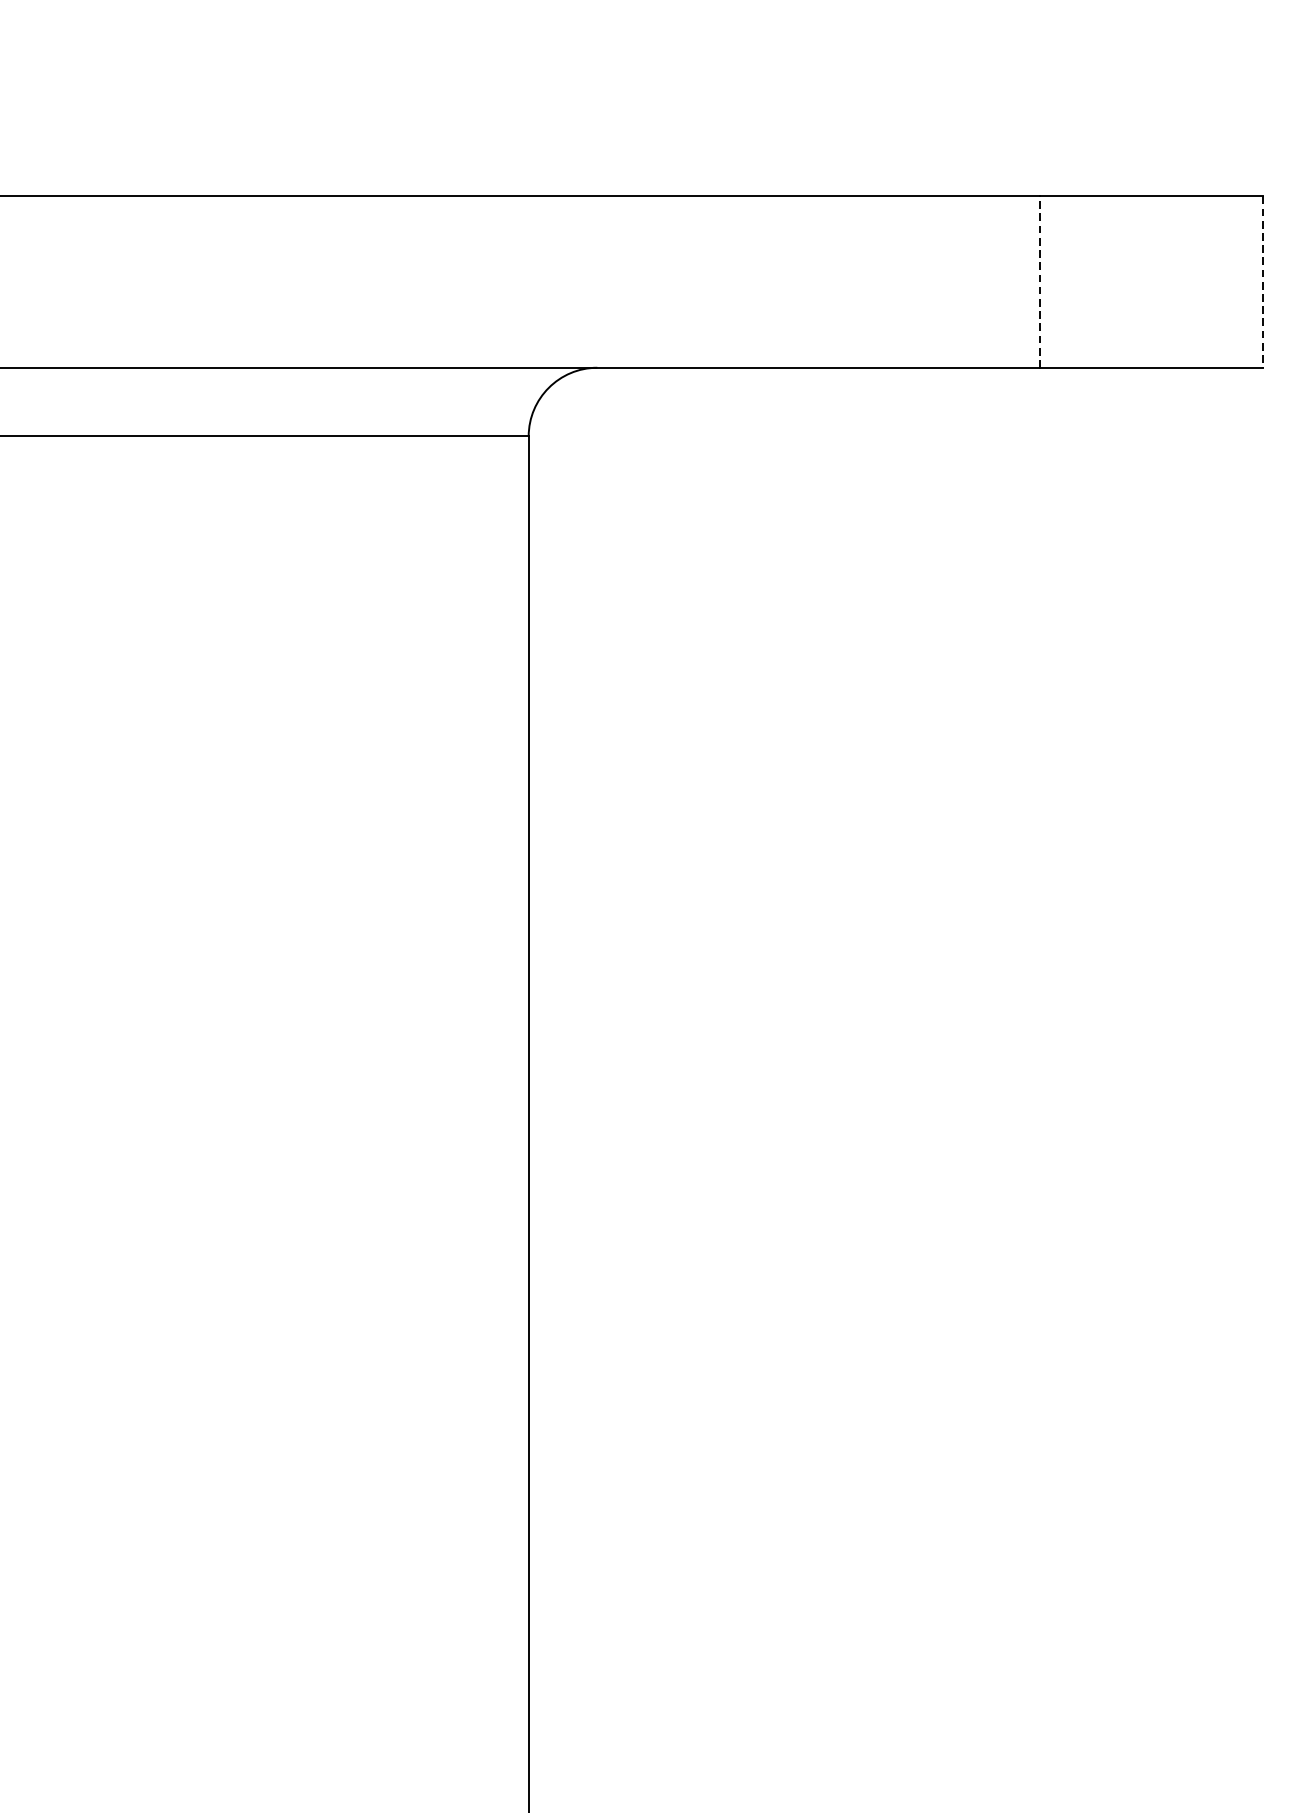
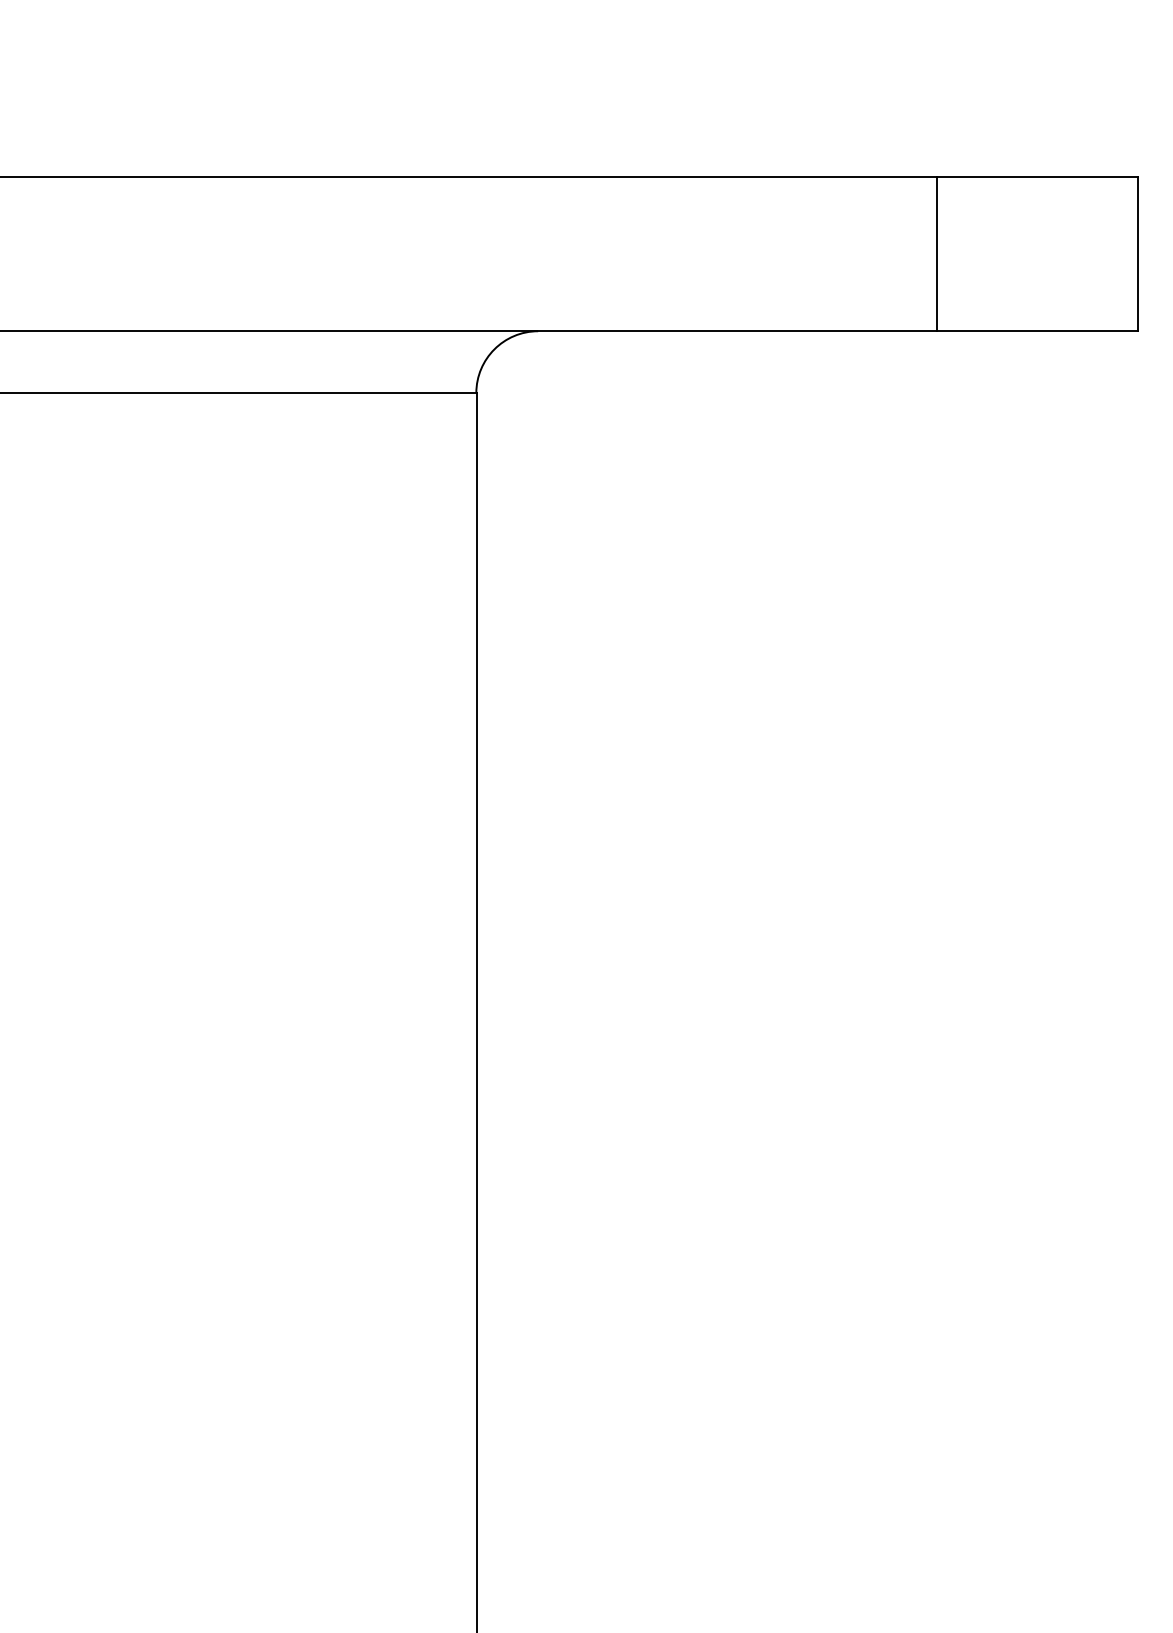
line: (1039, 281) -> (936, 253), dashed -> solid
line: (1262, 282) -> (1137, 254), dashed -> solid

